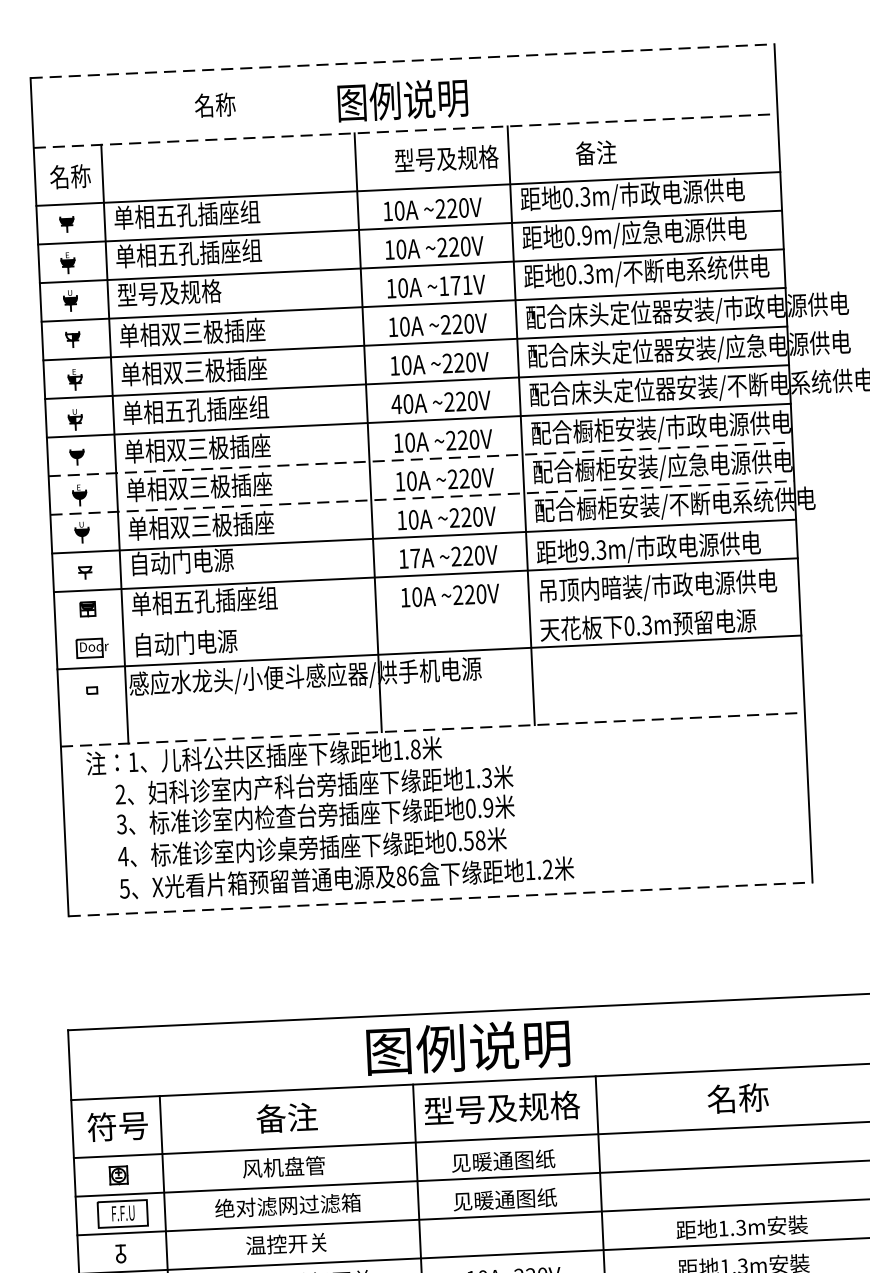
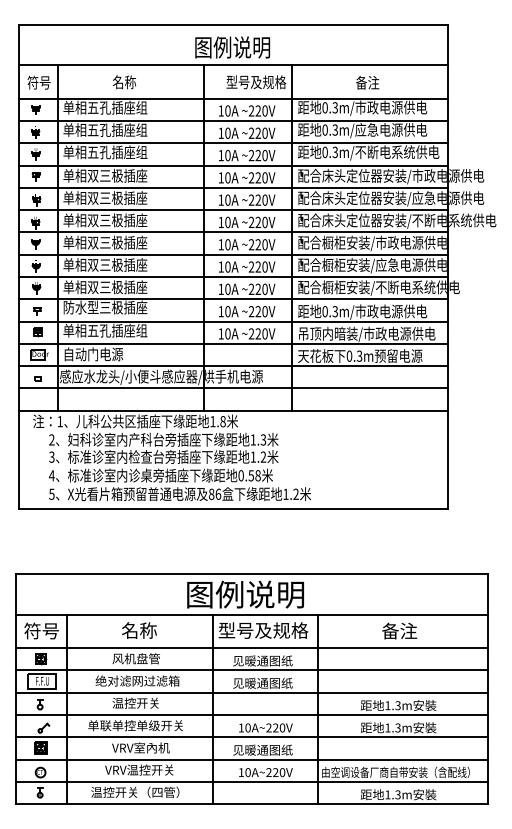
line: (402, 60) -> (233, 24), dashed -> solid
text: (215, 105) -> (124, 82), moved
line: (405, 131) -> (233, 65), dashed -> solid
text: (595, 152) -> (367, 82), moved
text: (69, 176) -> (38, 82), 名称 -> 符号
text: (585, 234) -> (334, 129), 0.9m/ -> 0.3m/
text: (454, 285) -> (257, 155), ~171V -> ~220V
text: (190, 292) -> (105, 152), 型号及规格 -> 单相五孔插座组
text: (397, 404) -> (221, 222), 40A -> 10A
text: (216, 409) -> (117, 220), 单相五孔插座组 -> 单相双三极插座
line: (420, 459) -> (233, 254), dashed -> solid
line: (422, 497) -> (233, 276), dashed -> solid
text: (582, 550) -> (324, 311), 9.3m/ -> 0.3m/
text: (414, 558) -> (227, 311), 17A -> 10A
text: (202, 560) -> (105, 307), 自动门电源 -> 防水型三极插座
line: (427, 613) -> (233, 343), added
line: (431, 691) -> (233, 388), added
line: (432, 729) -> (233, 410), dashed -> solid
text: (479, 807) -> (258, 456), 0.9 -> 1.2
line: (440, 899) -> (233, 508), dashed -> solid
text: (737, 1099) -> (399, 631), 名称 -> 备注
text: (287, 1117) -> (139, 630), 备注 -> 名称

